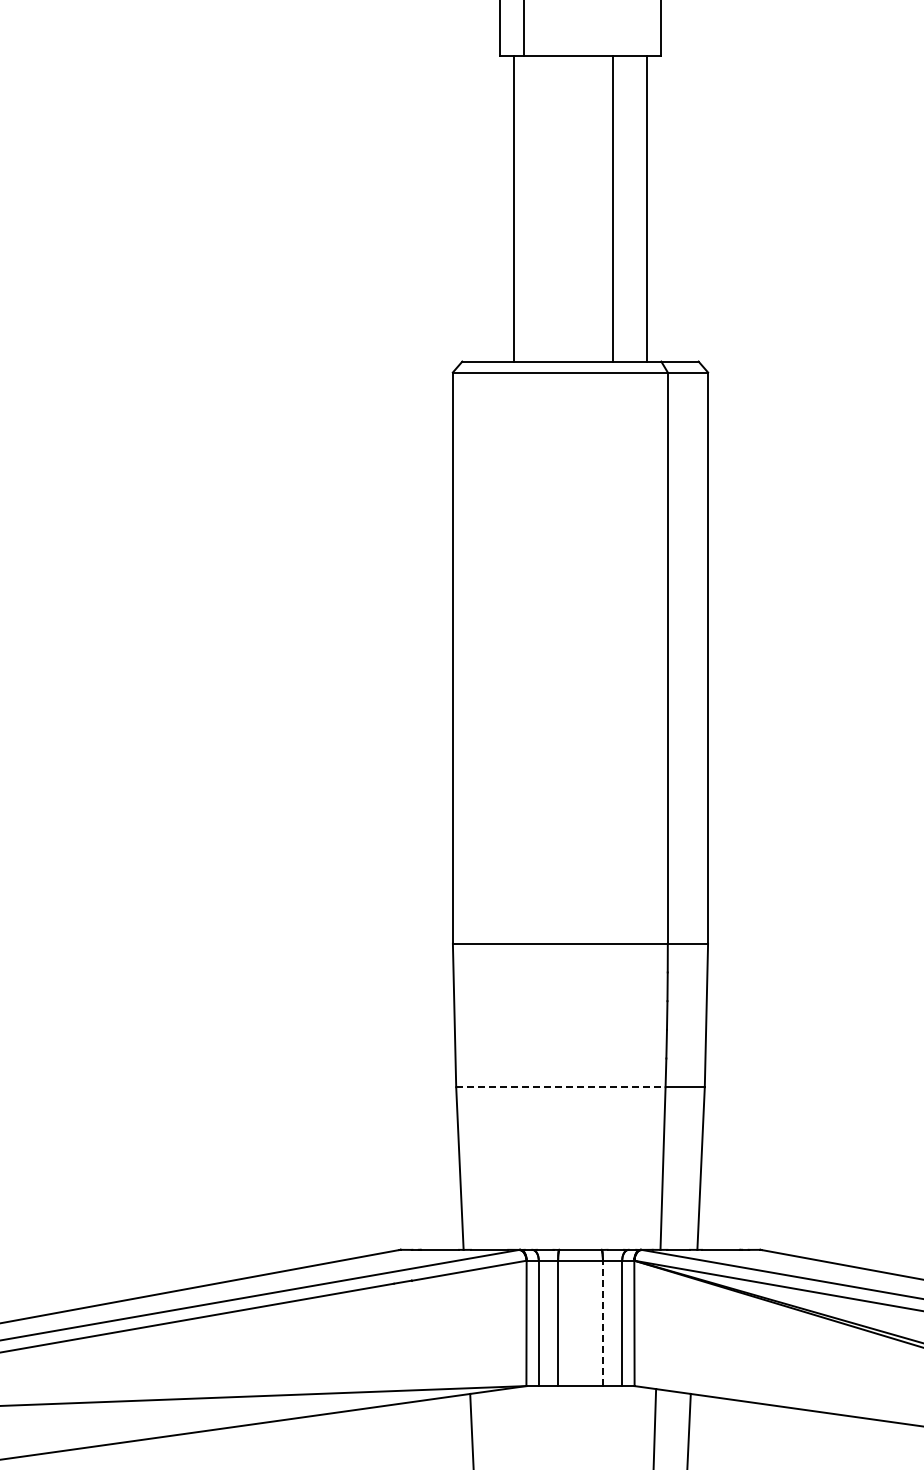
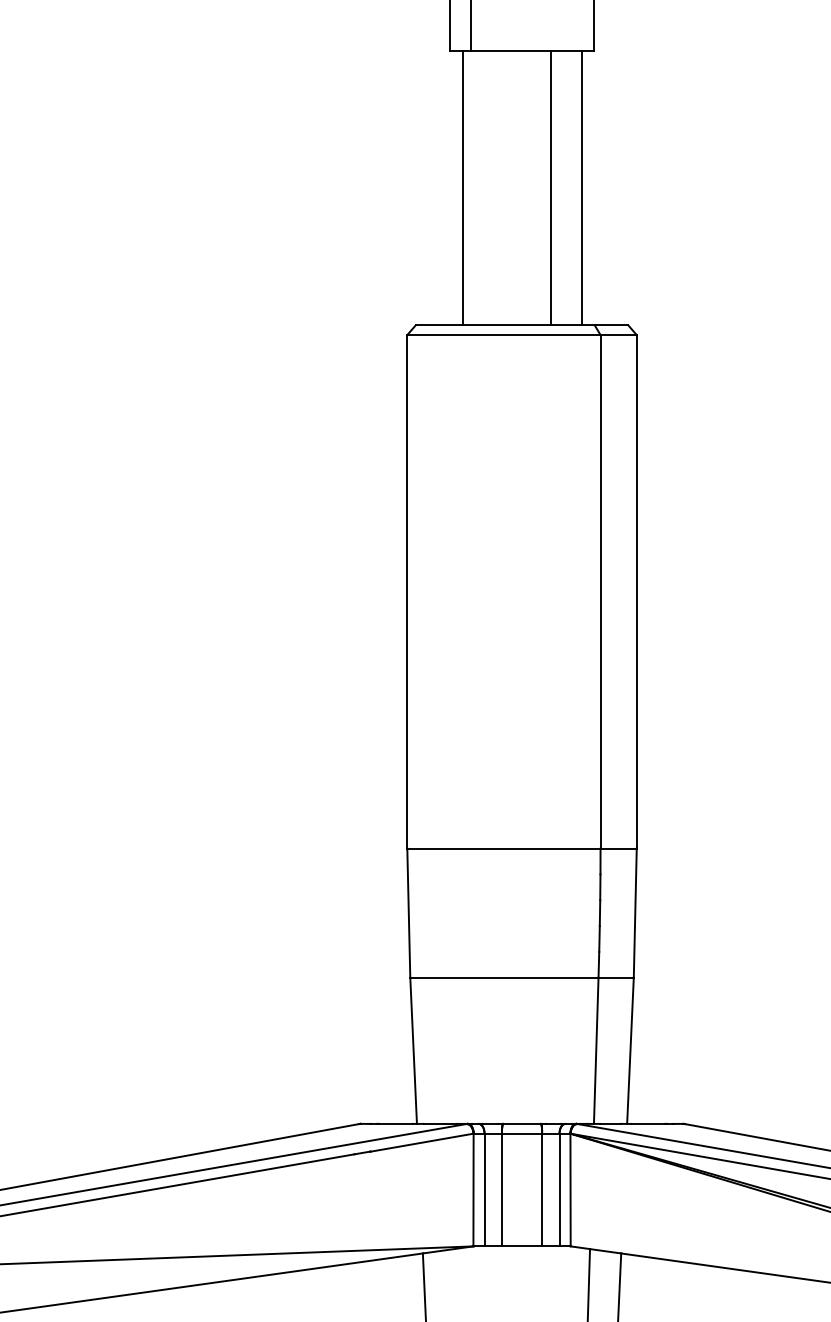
line: (560, 1087) -> (504, 977), dashed -> solid
line: (602, 1323) -> (541, 1190), dashed -> solid

